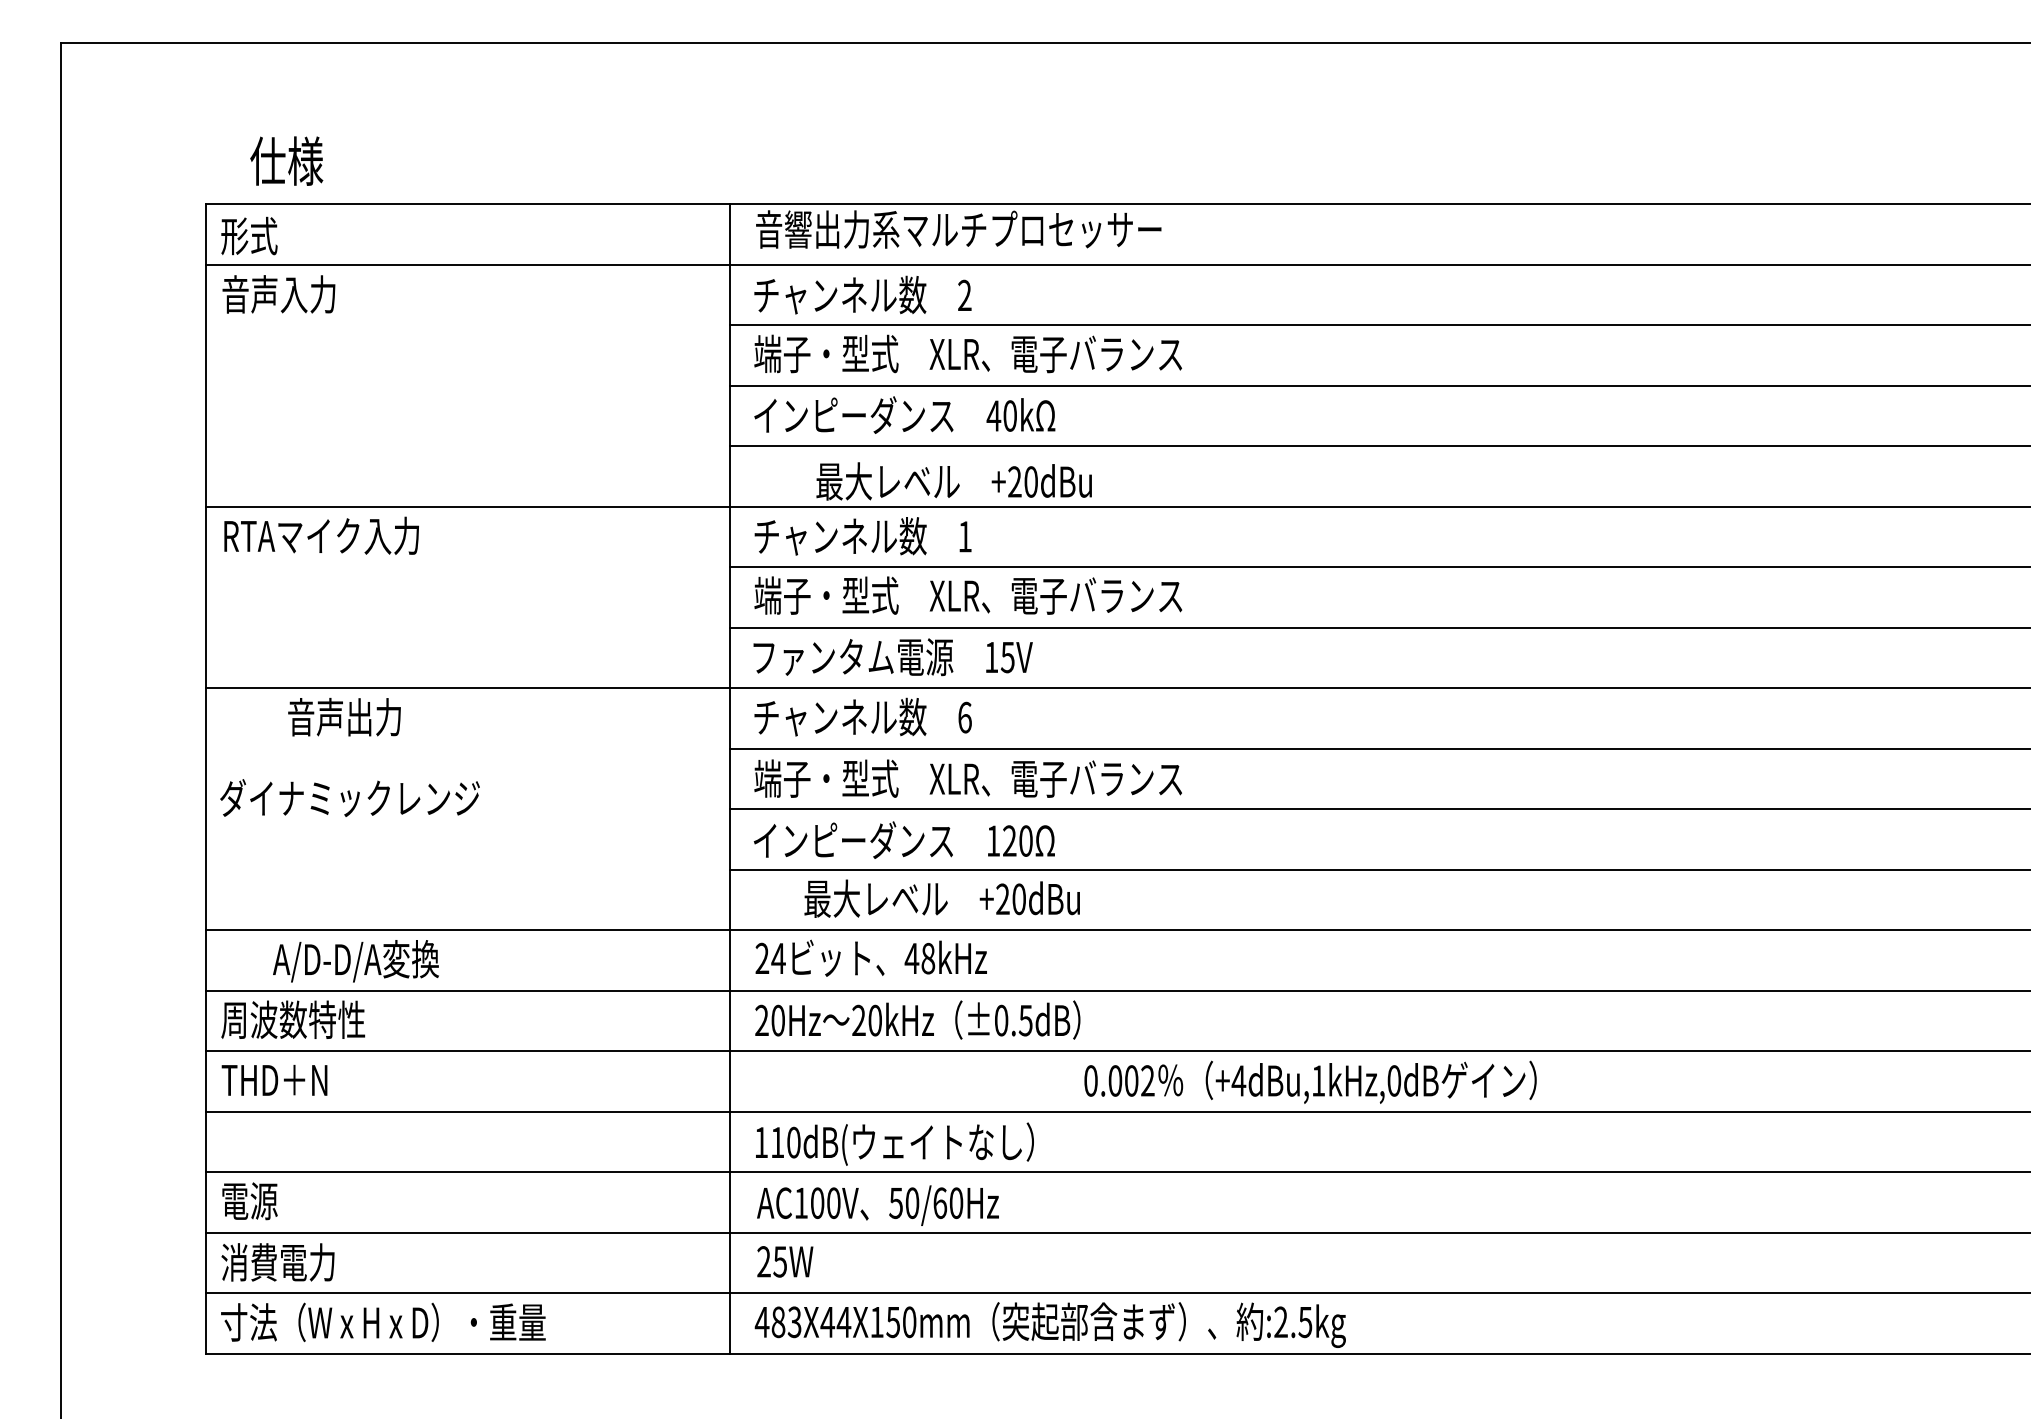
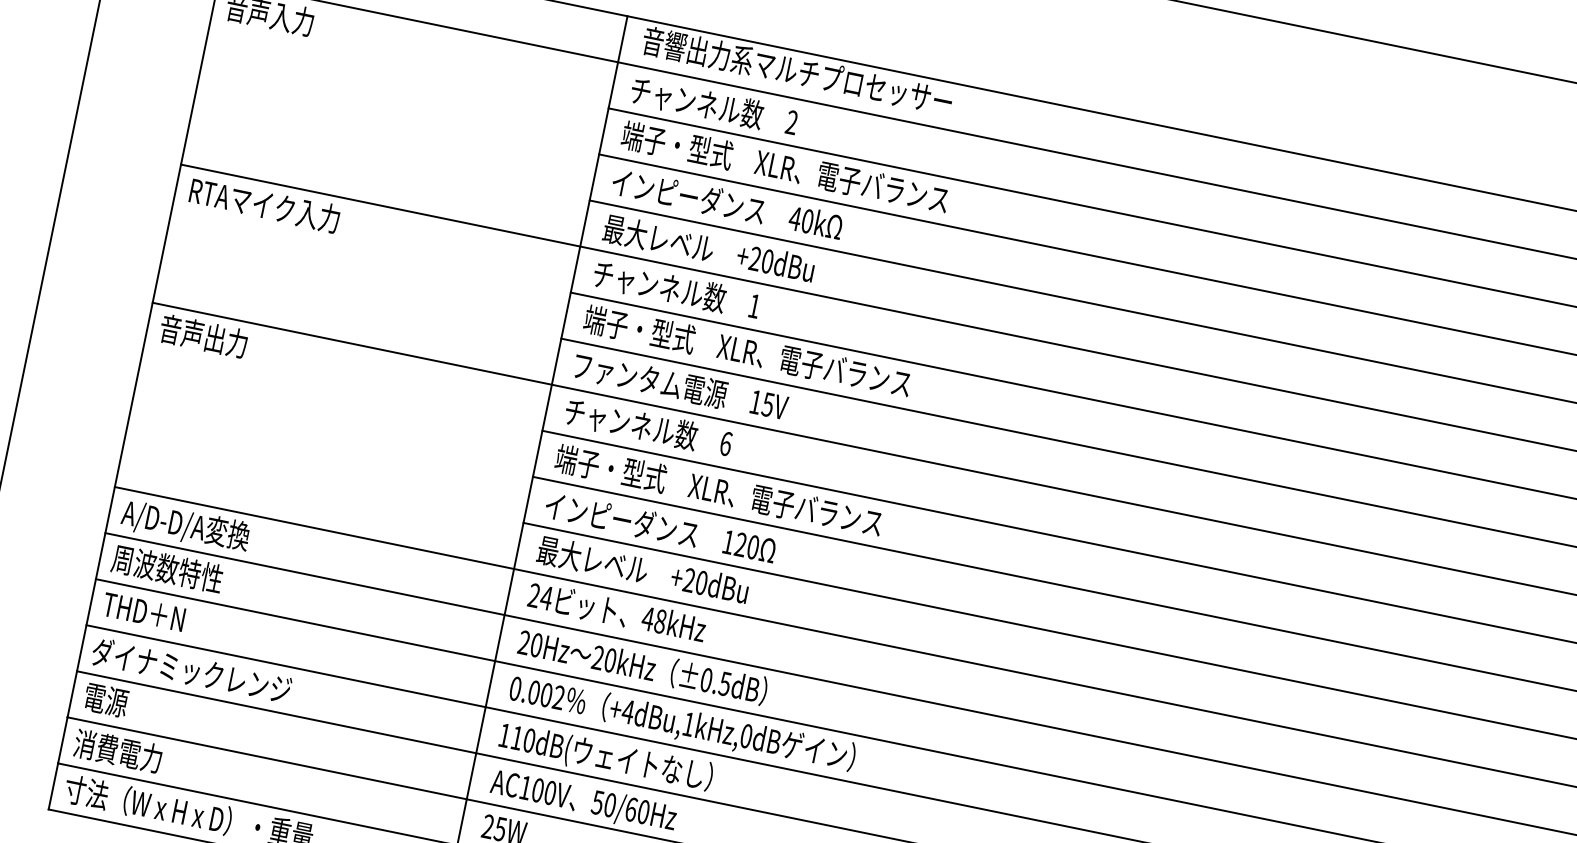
text: (953, 481) -> (708, 249), moved
text: (344, 717) -> (203, 336), moved
text: (349, 797) -> (191, 670), moved
text: (941, 898) -> (642, 570), moved
text: (355, 961) -> (185, 526), moved
text: (1310, 1081) -> (682, 723), moved

